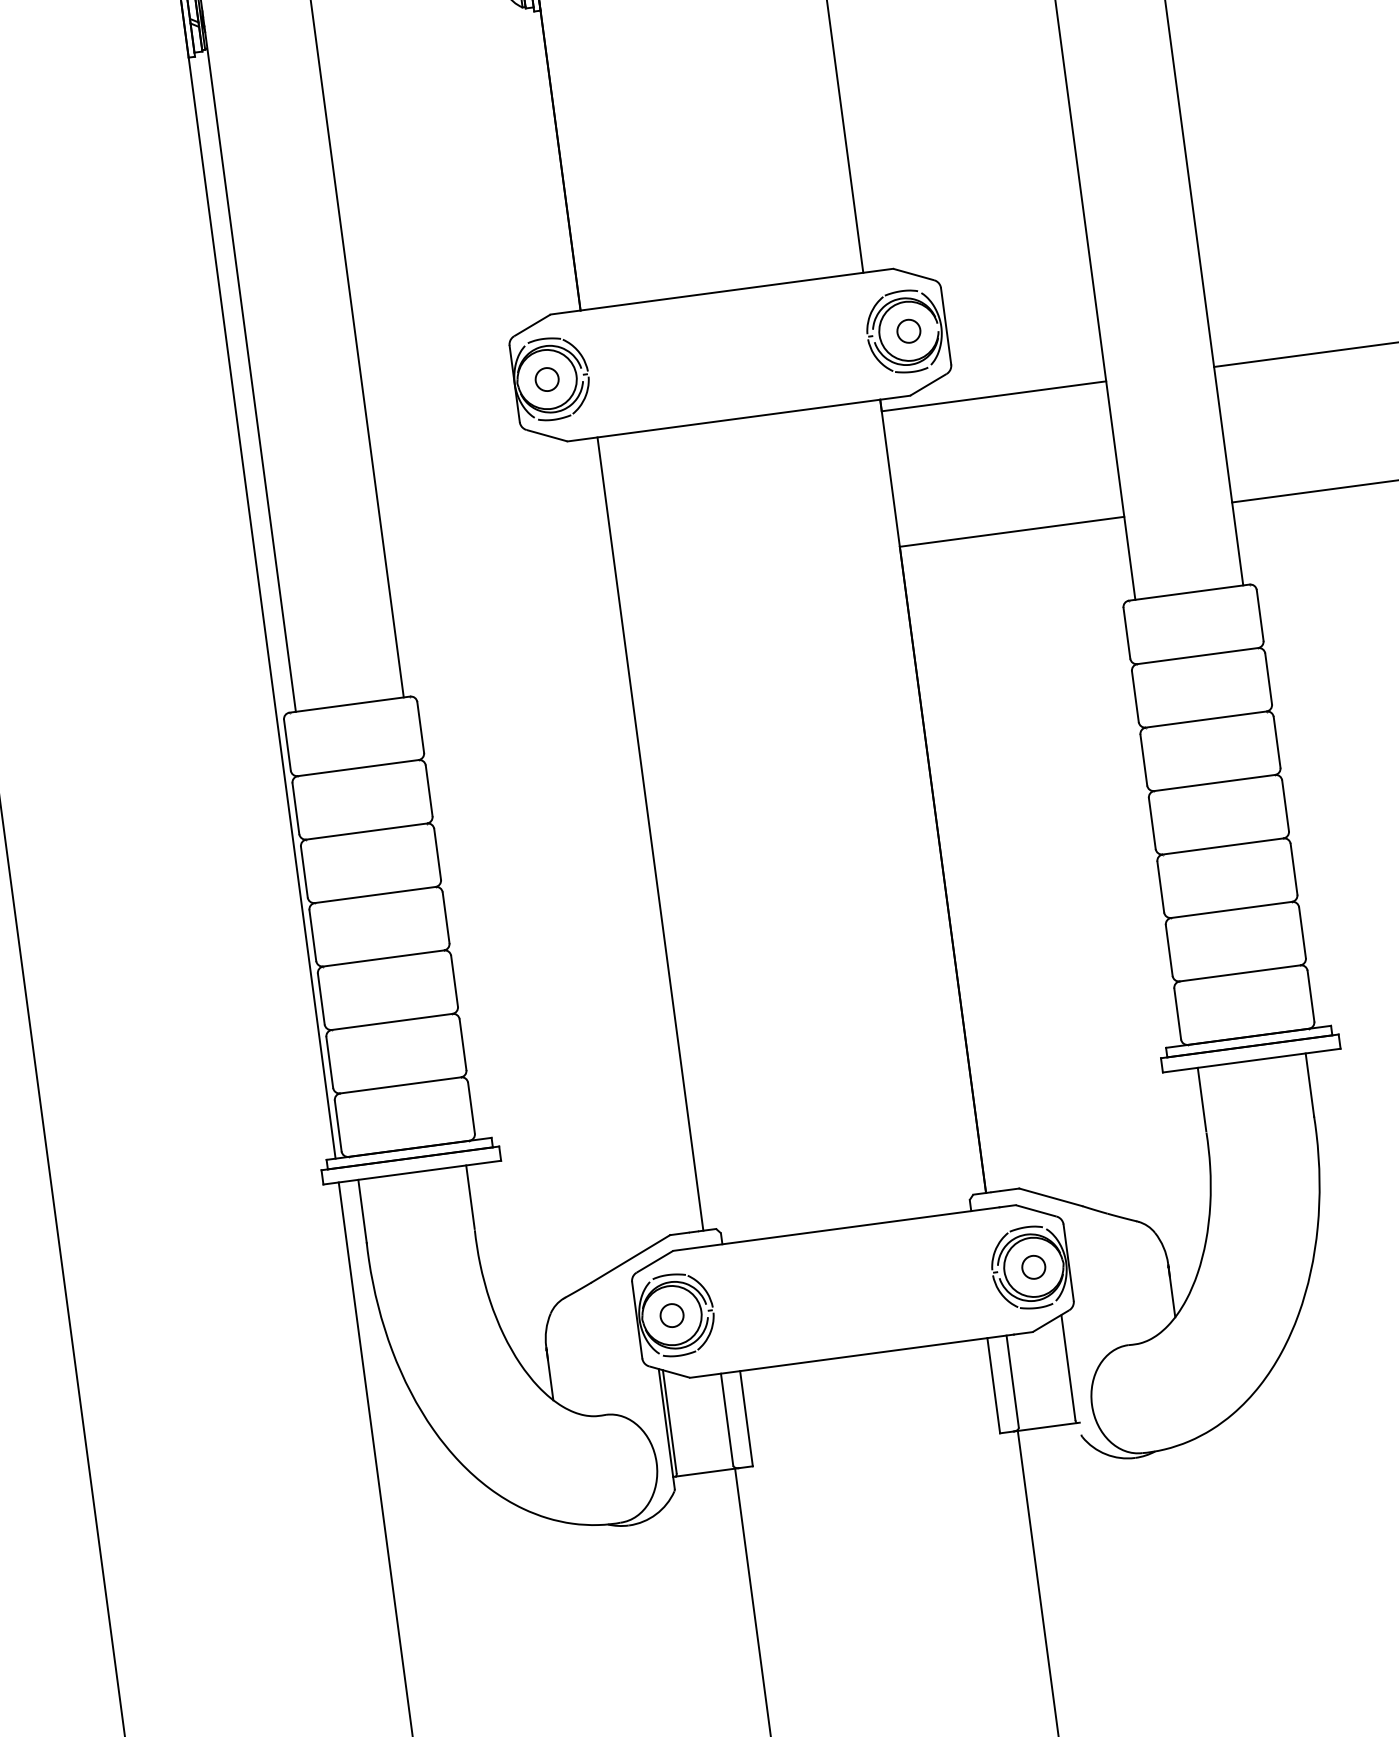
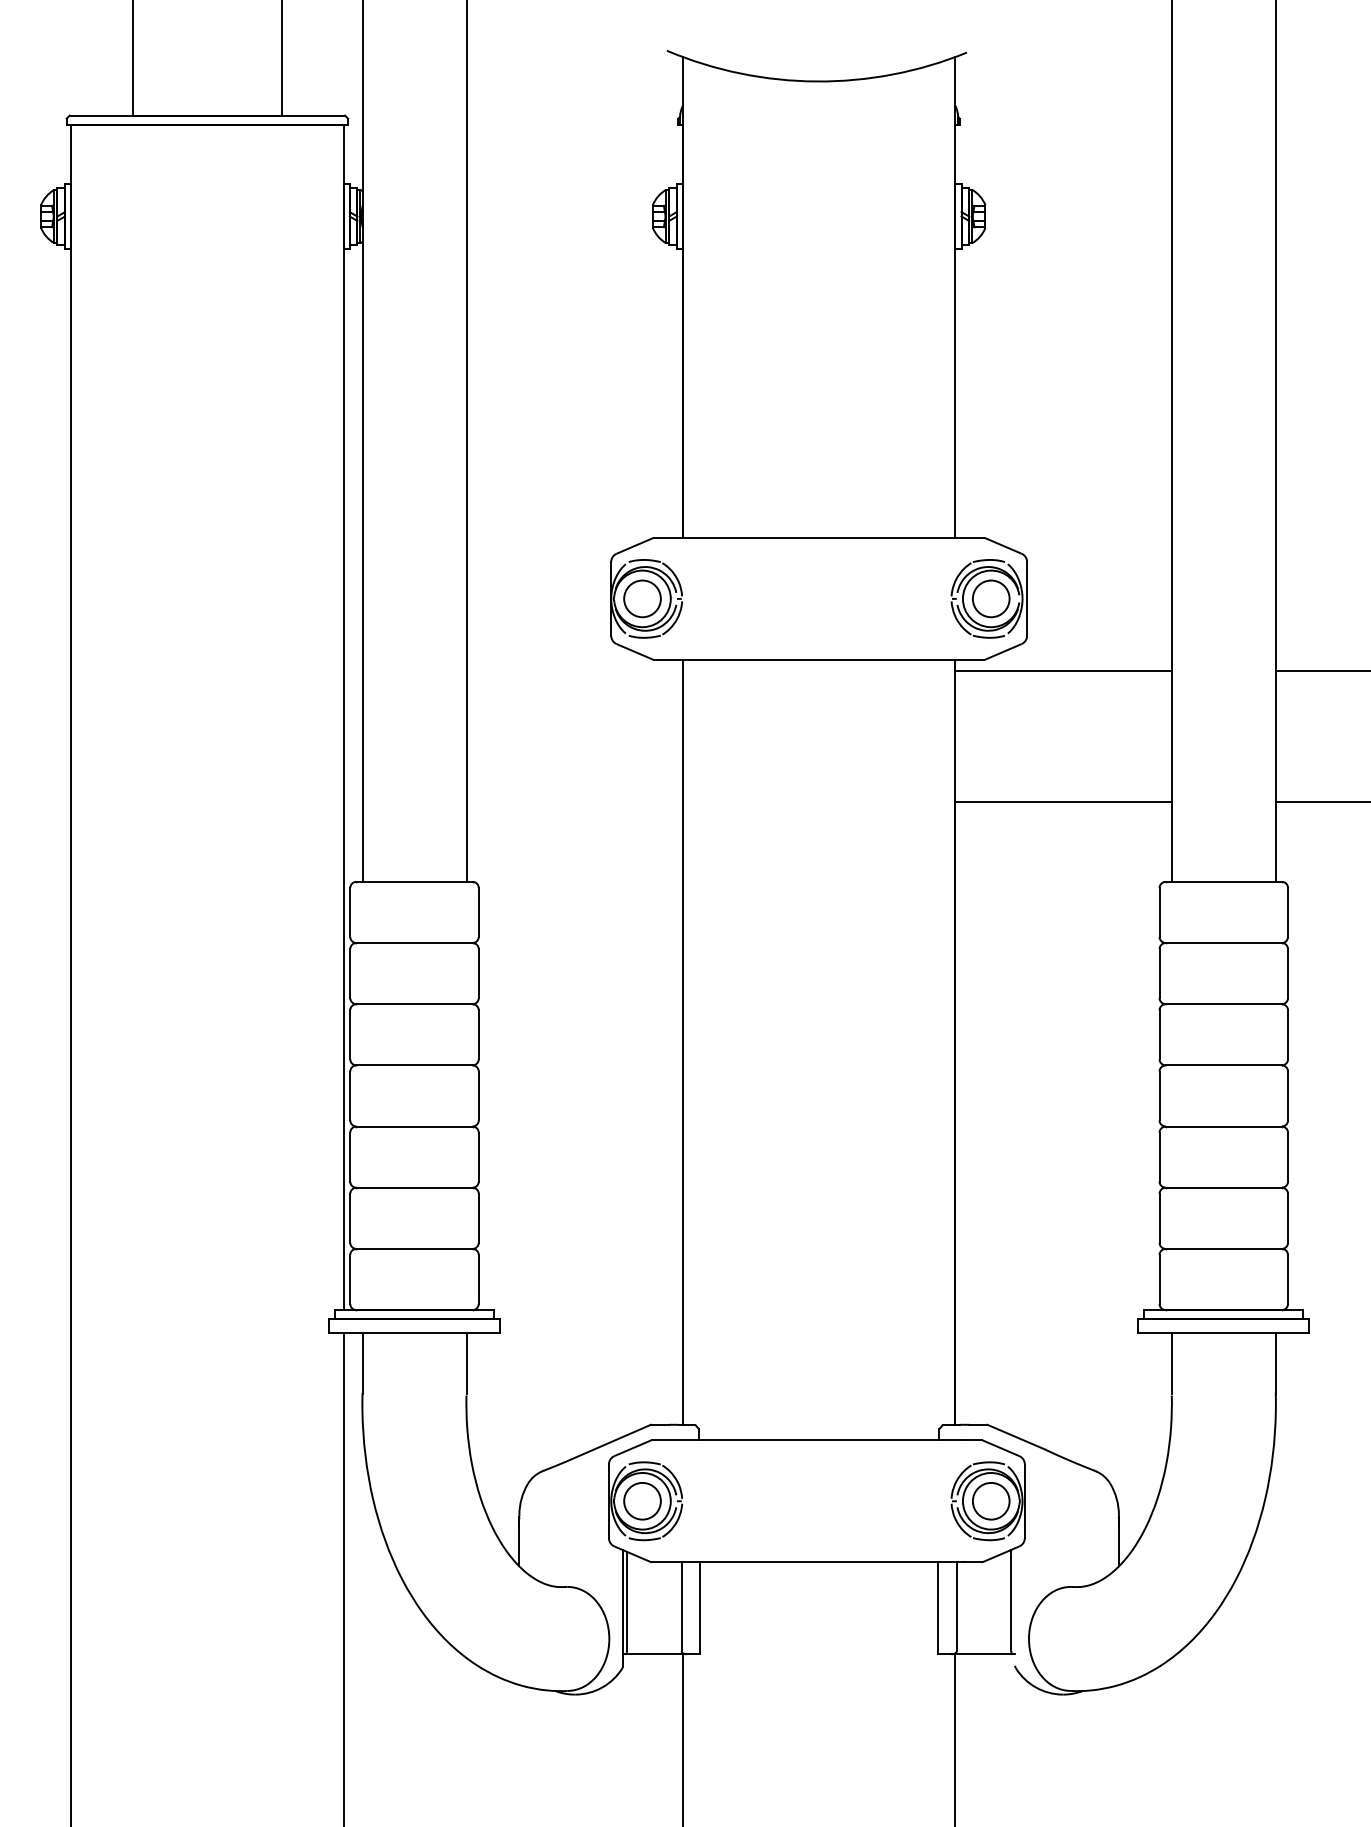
circle: (908, 330) -> (990, 598), size x1.67
circle: (547, 379) -> (642, 598), size x1.67
circle: (1032, 1266) -> (990, 1500), size x1.67
circle: (671, 1314) -> (642, 1500), size x1.67

